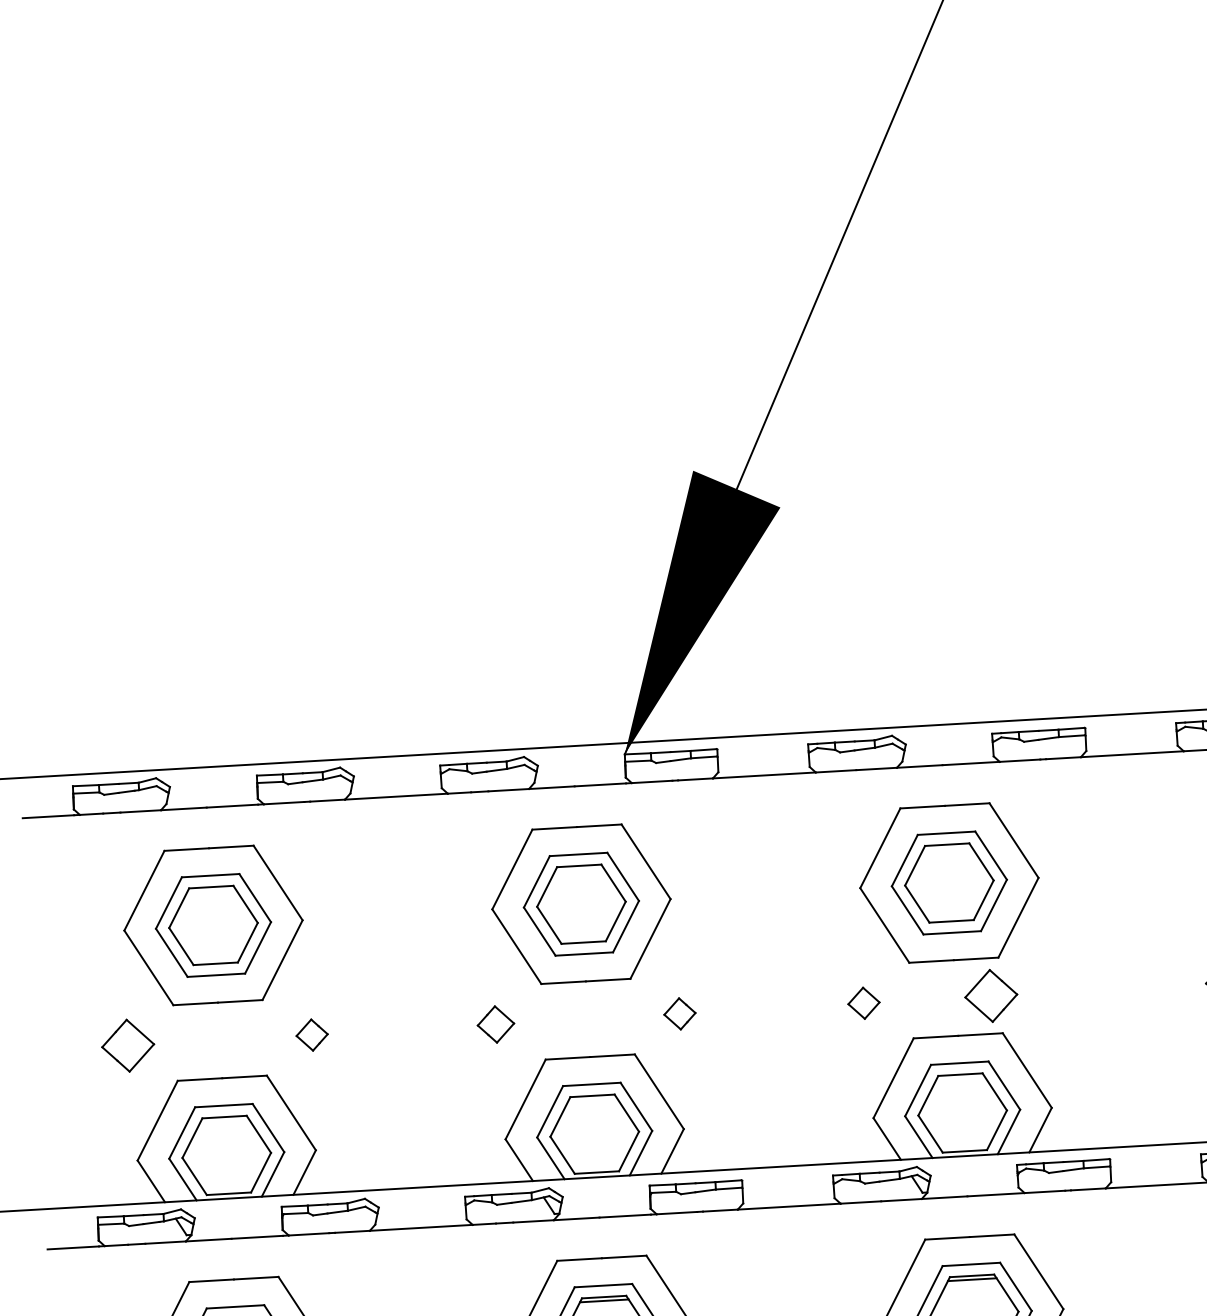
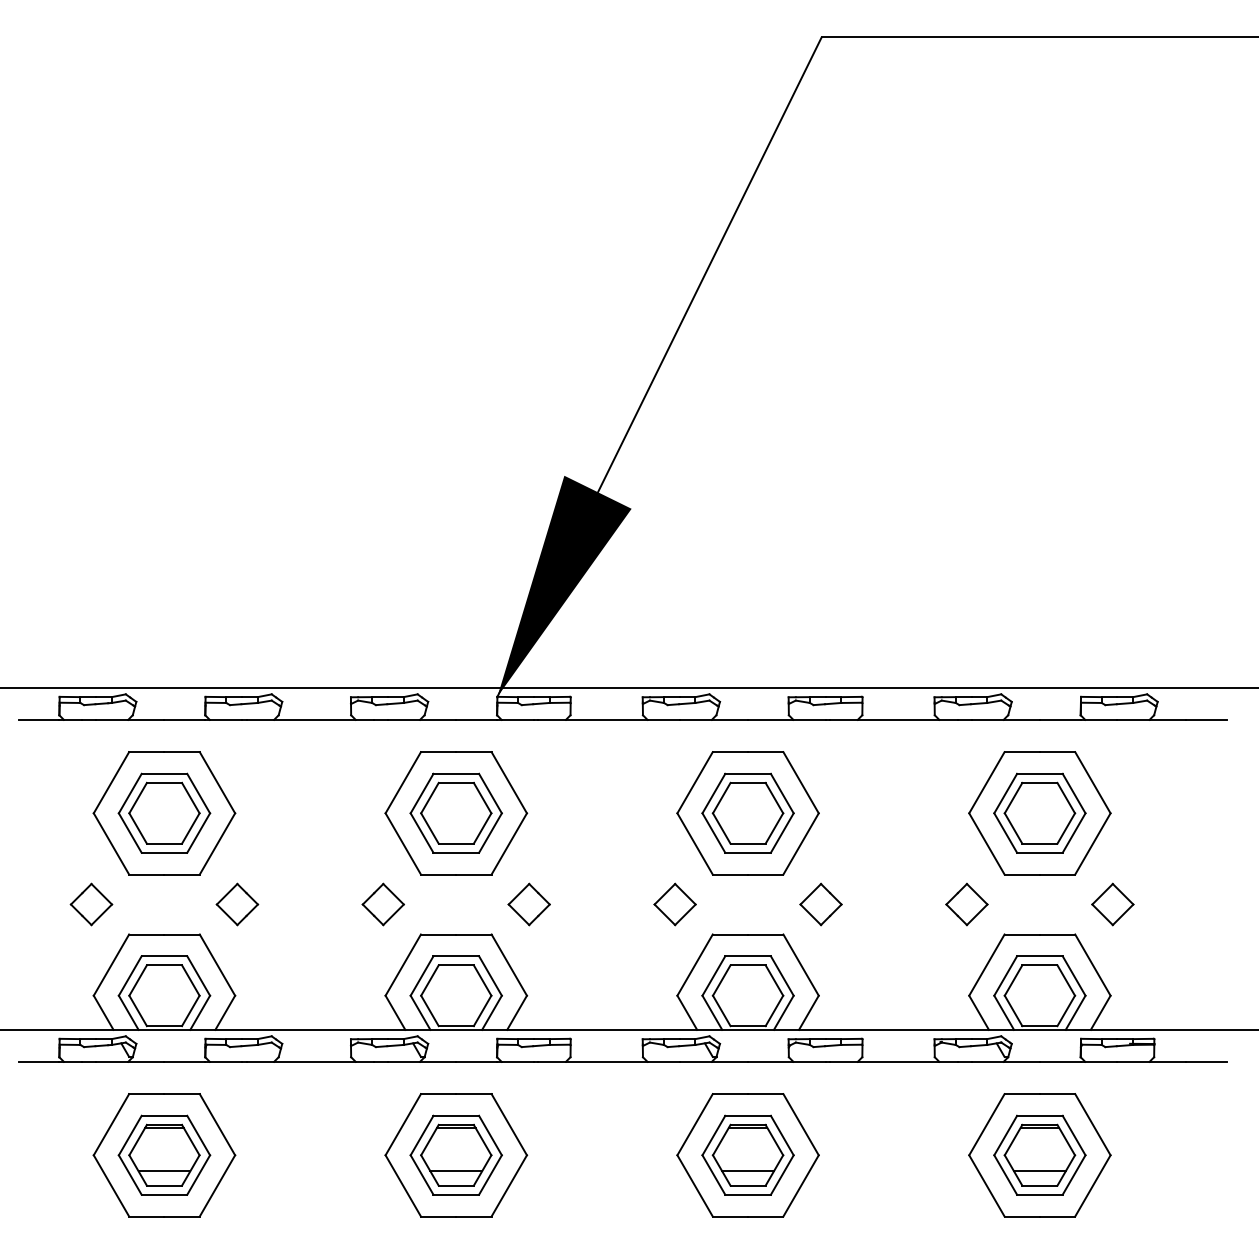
part: (990, 995) -> (820, 904), moved
part: (863, 1003) -> (674, 904), size x1.67
part: (679, 1013) -> (528, 904), size x1.67
part: (495, 1024) -> (382, 904), size x1.43
part: (312, 1035) -> (237, 904), size x1.67

